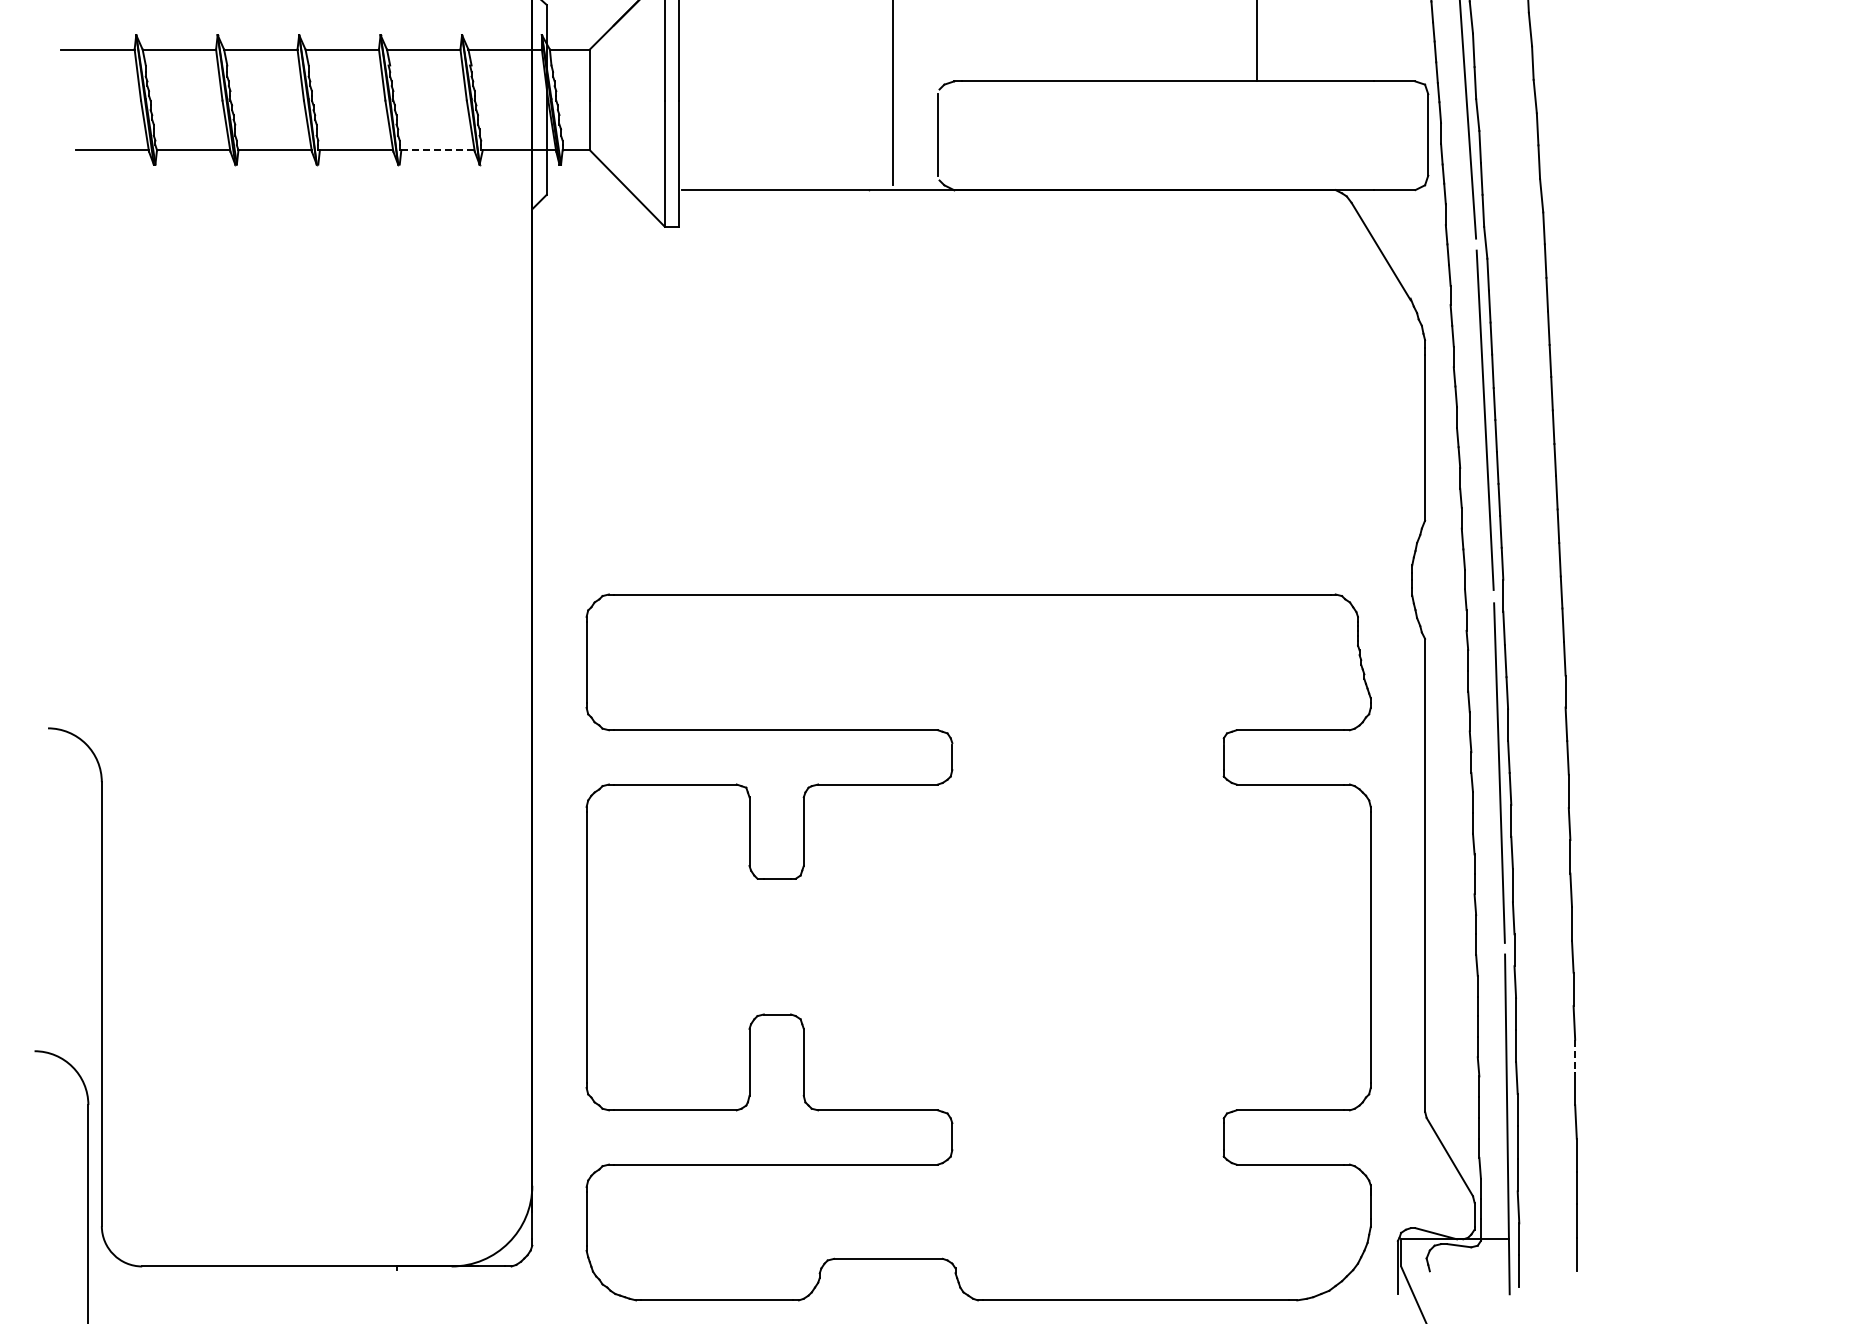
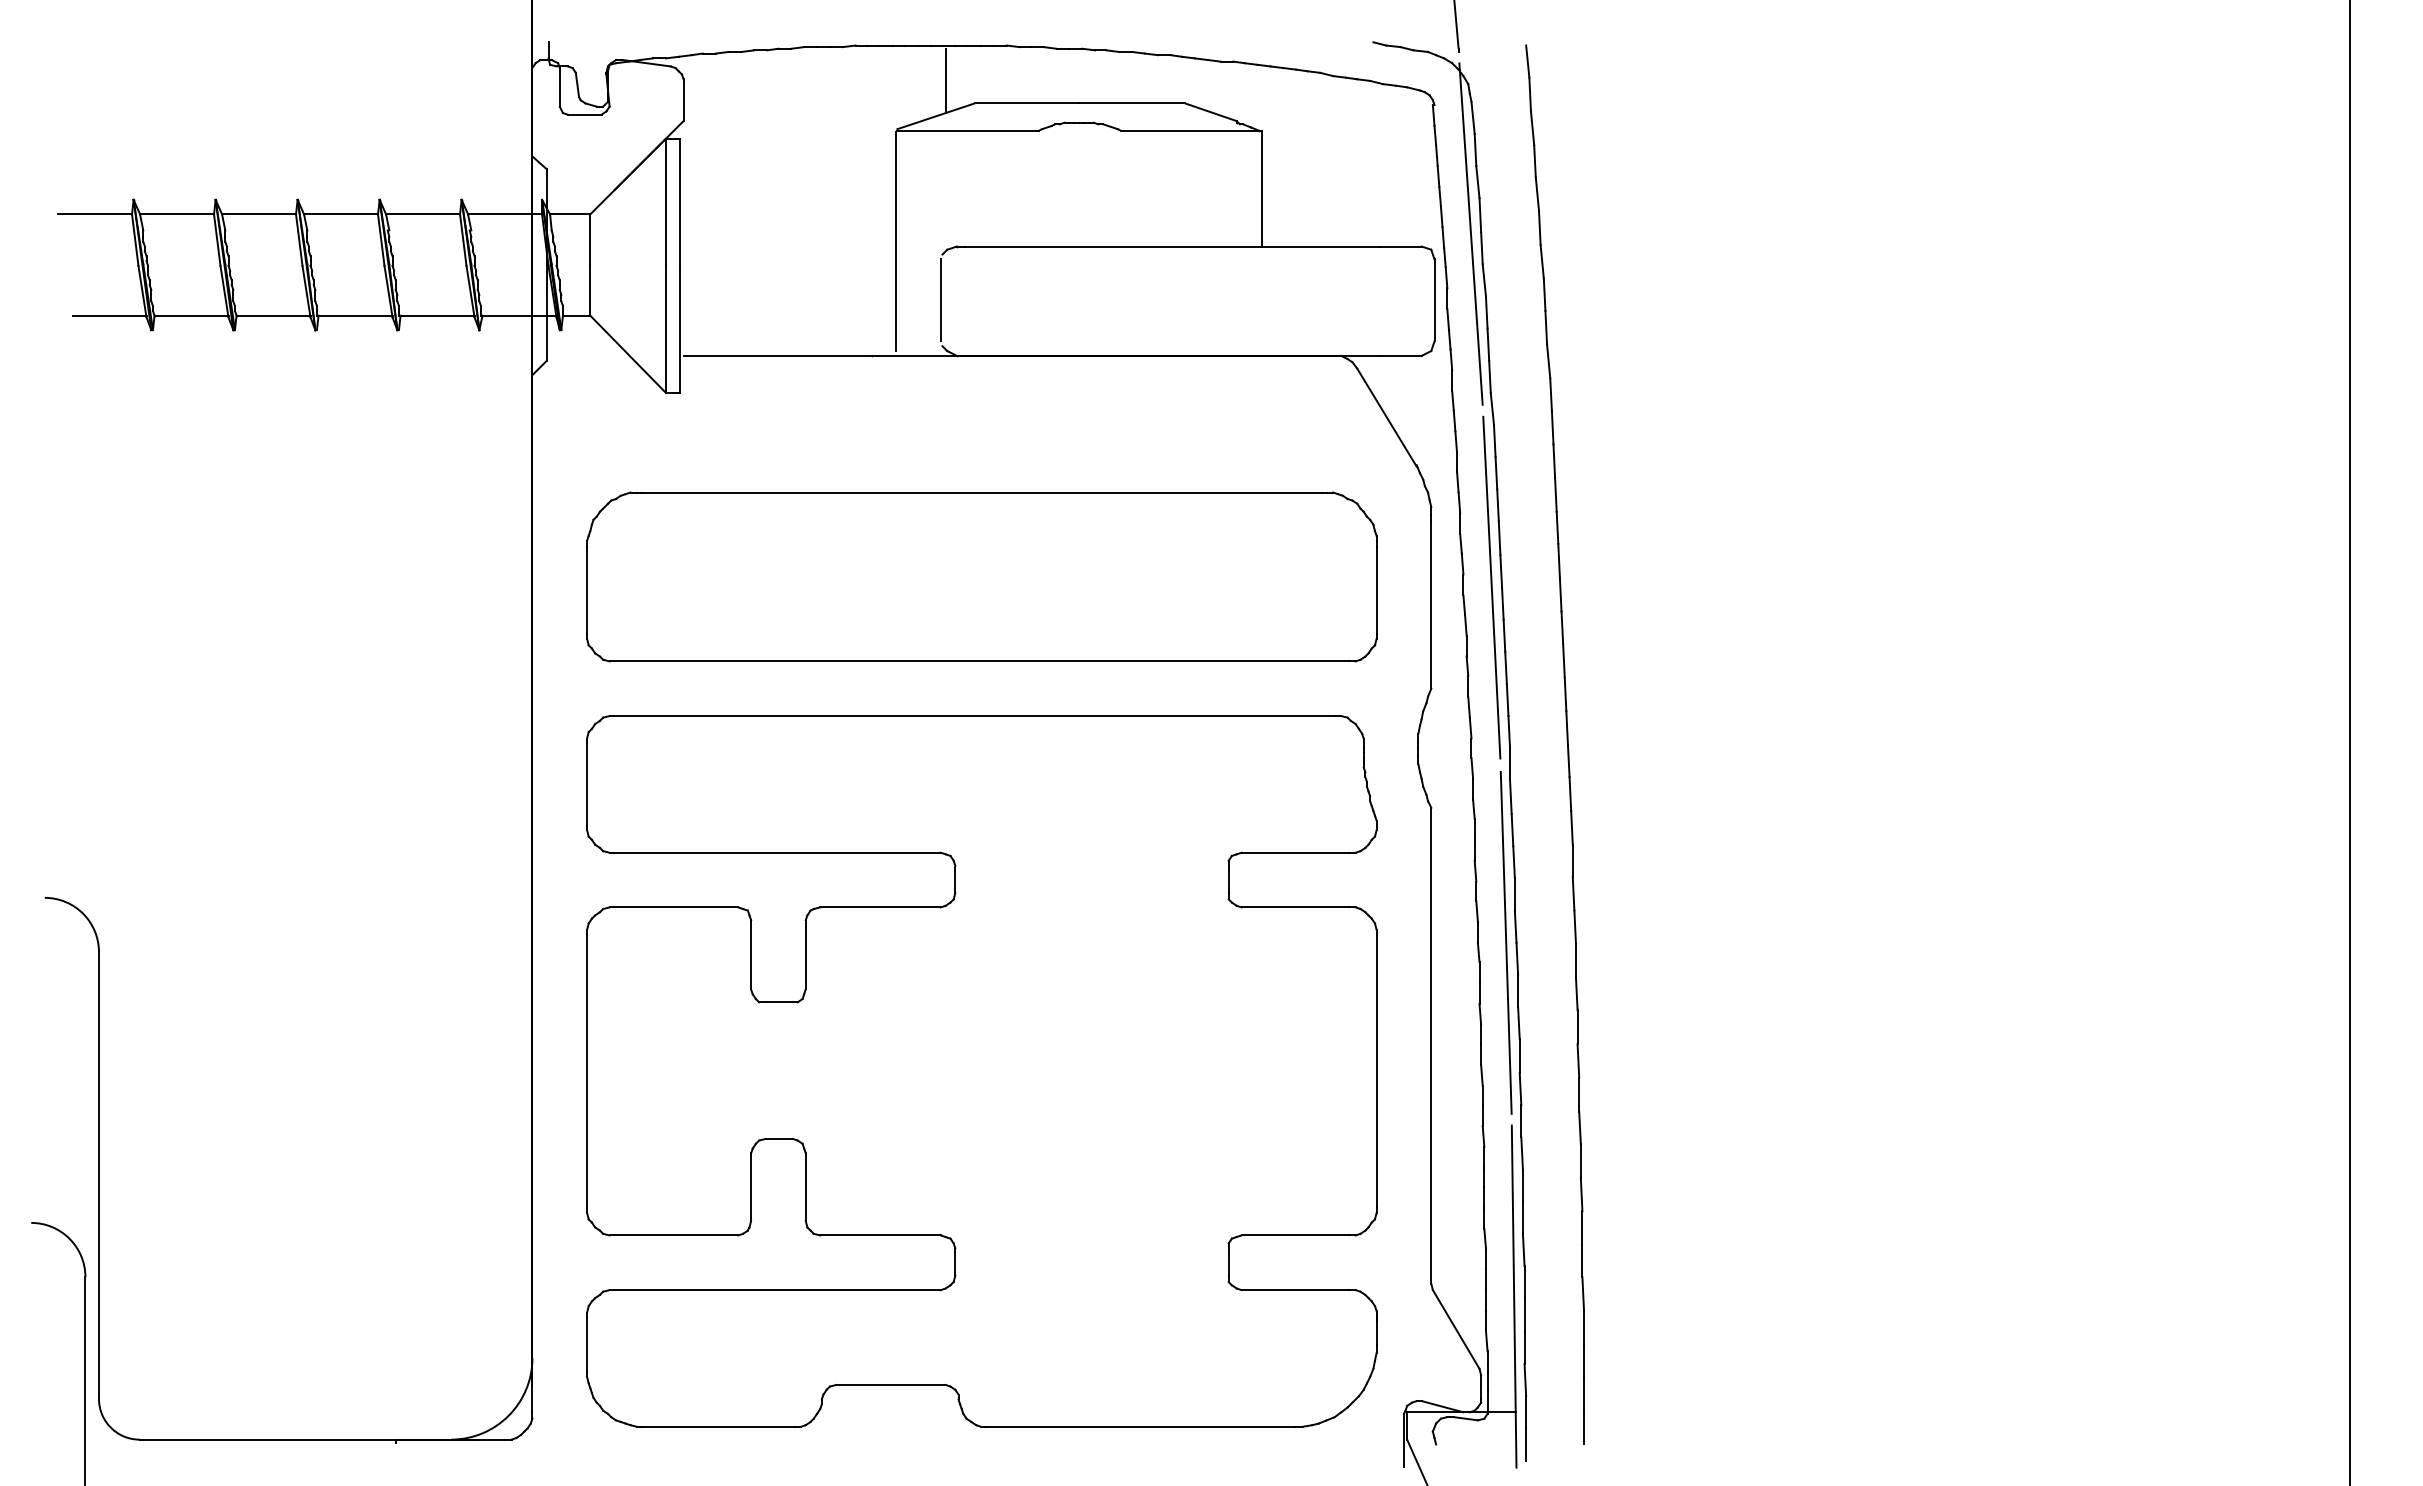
line: (438, 149) -> (437, 315), dashed -> solid
part: (978, 409) -> (981, 576), added
part: (978, 947) -> (981, 1071), moved
line: (1575, 1056) -> (1582, 1228), dashed -> solid

